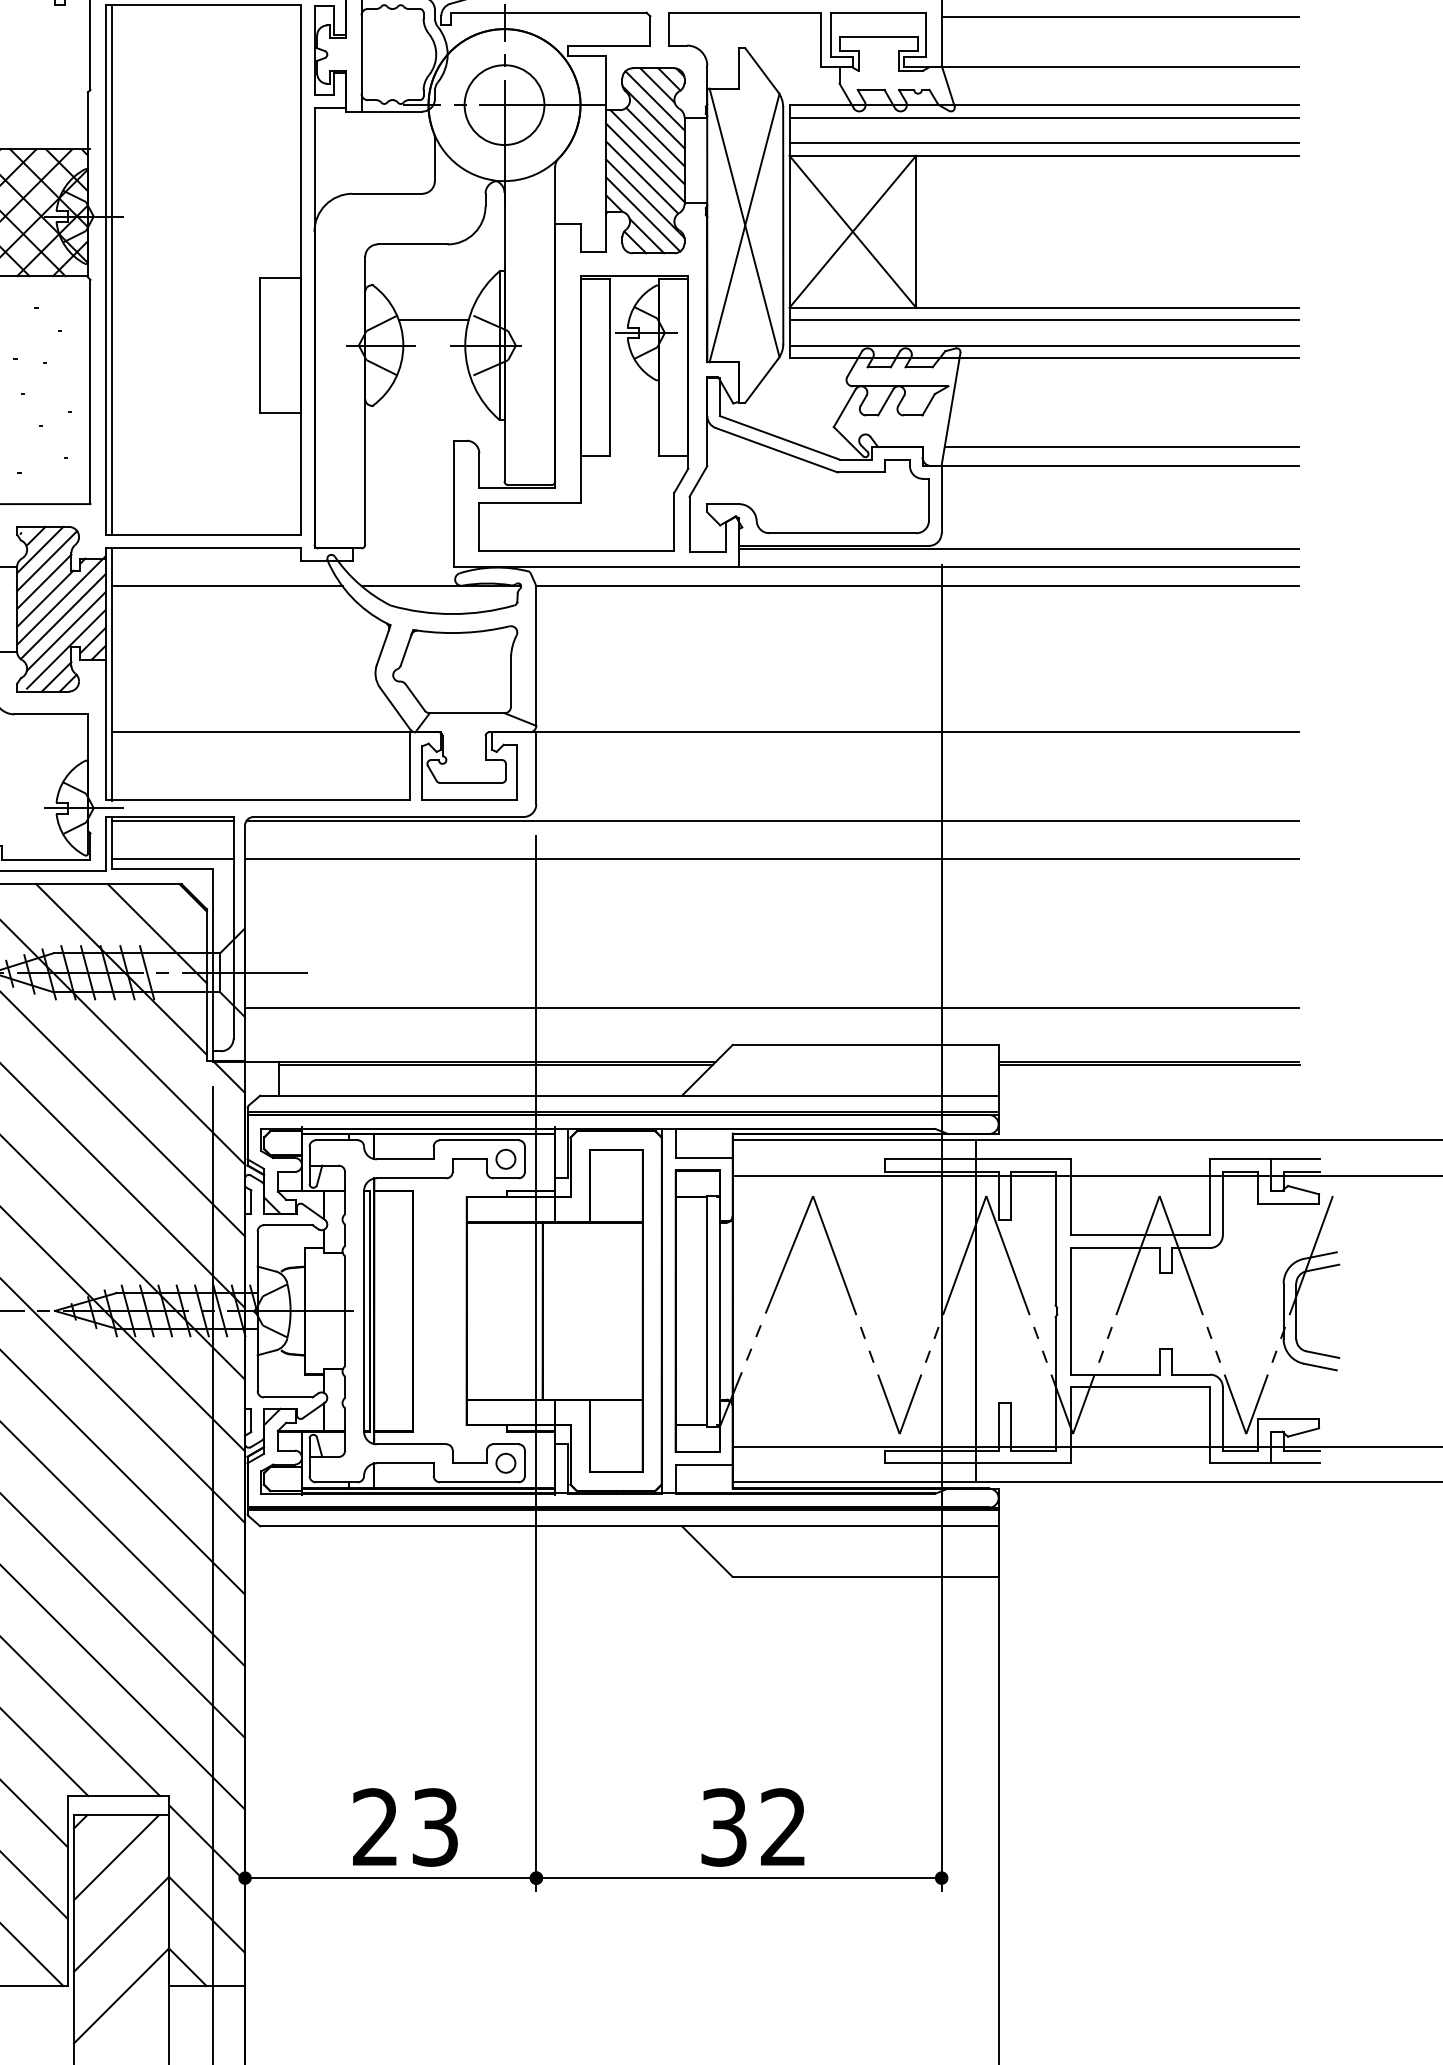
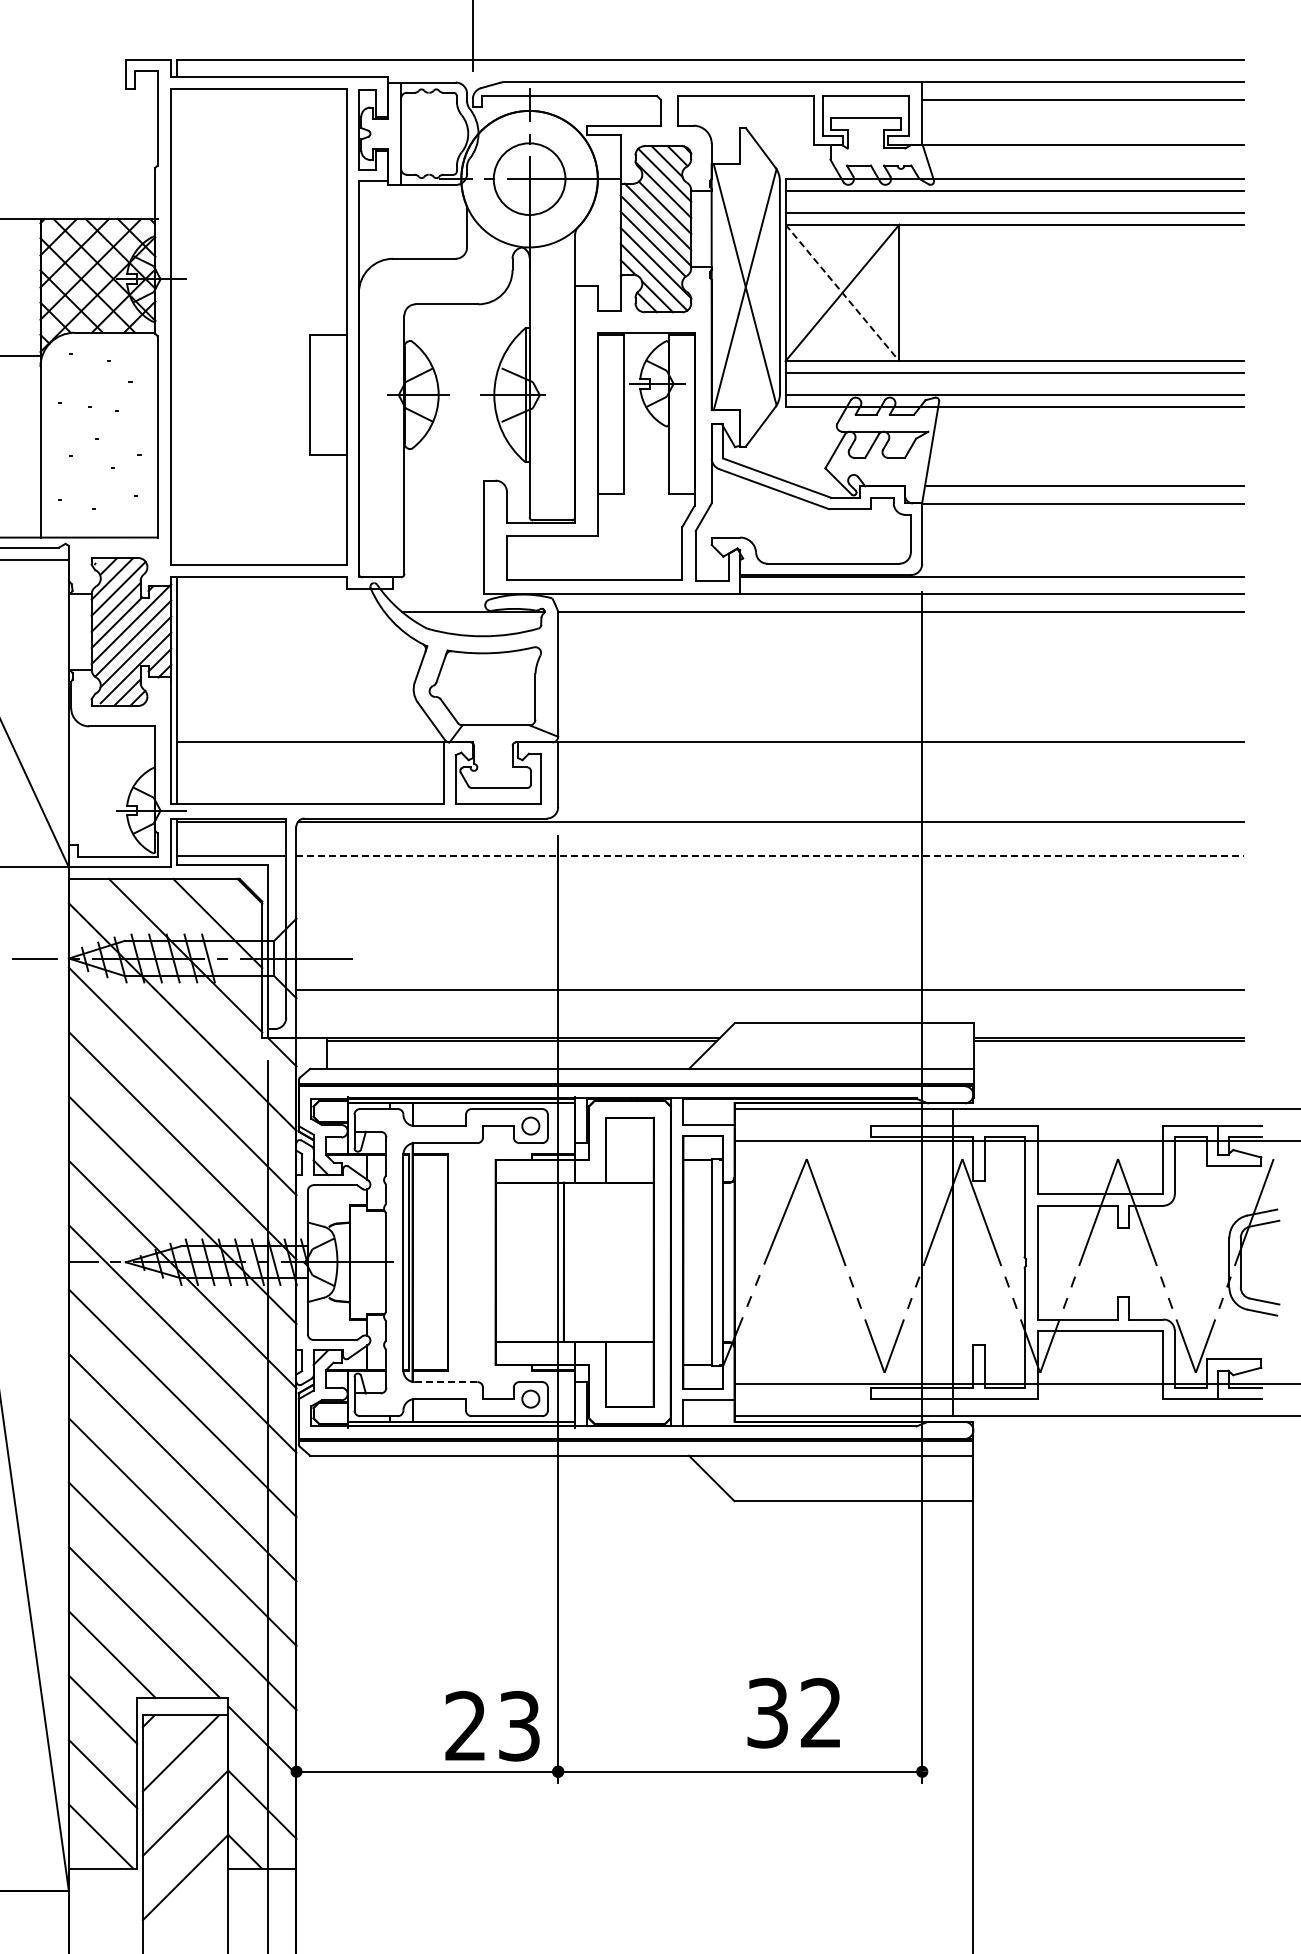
line: (852, 231) -> (842, 292), solid -> dashed
line: (112, 269) -> (177, 326), removed
line: (433, 320) -> (465, 372), removed
line: (227, 586) -> (280, 611), removed
line: (772, 859) -> (770, 856), solid -> dashed
line: (412, 1444) -> (446, 1382), solid -> dashed
text: (405, 1827) -> (492, 1726), moved
text: (752, 1827) -> (793, 1713), moved

